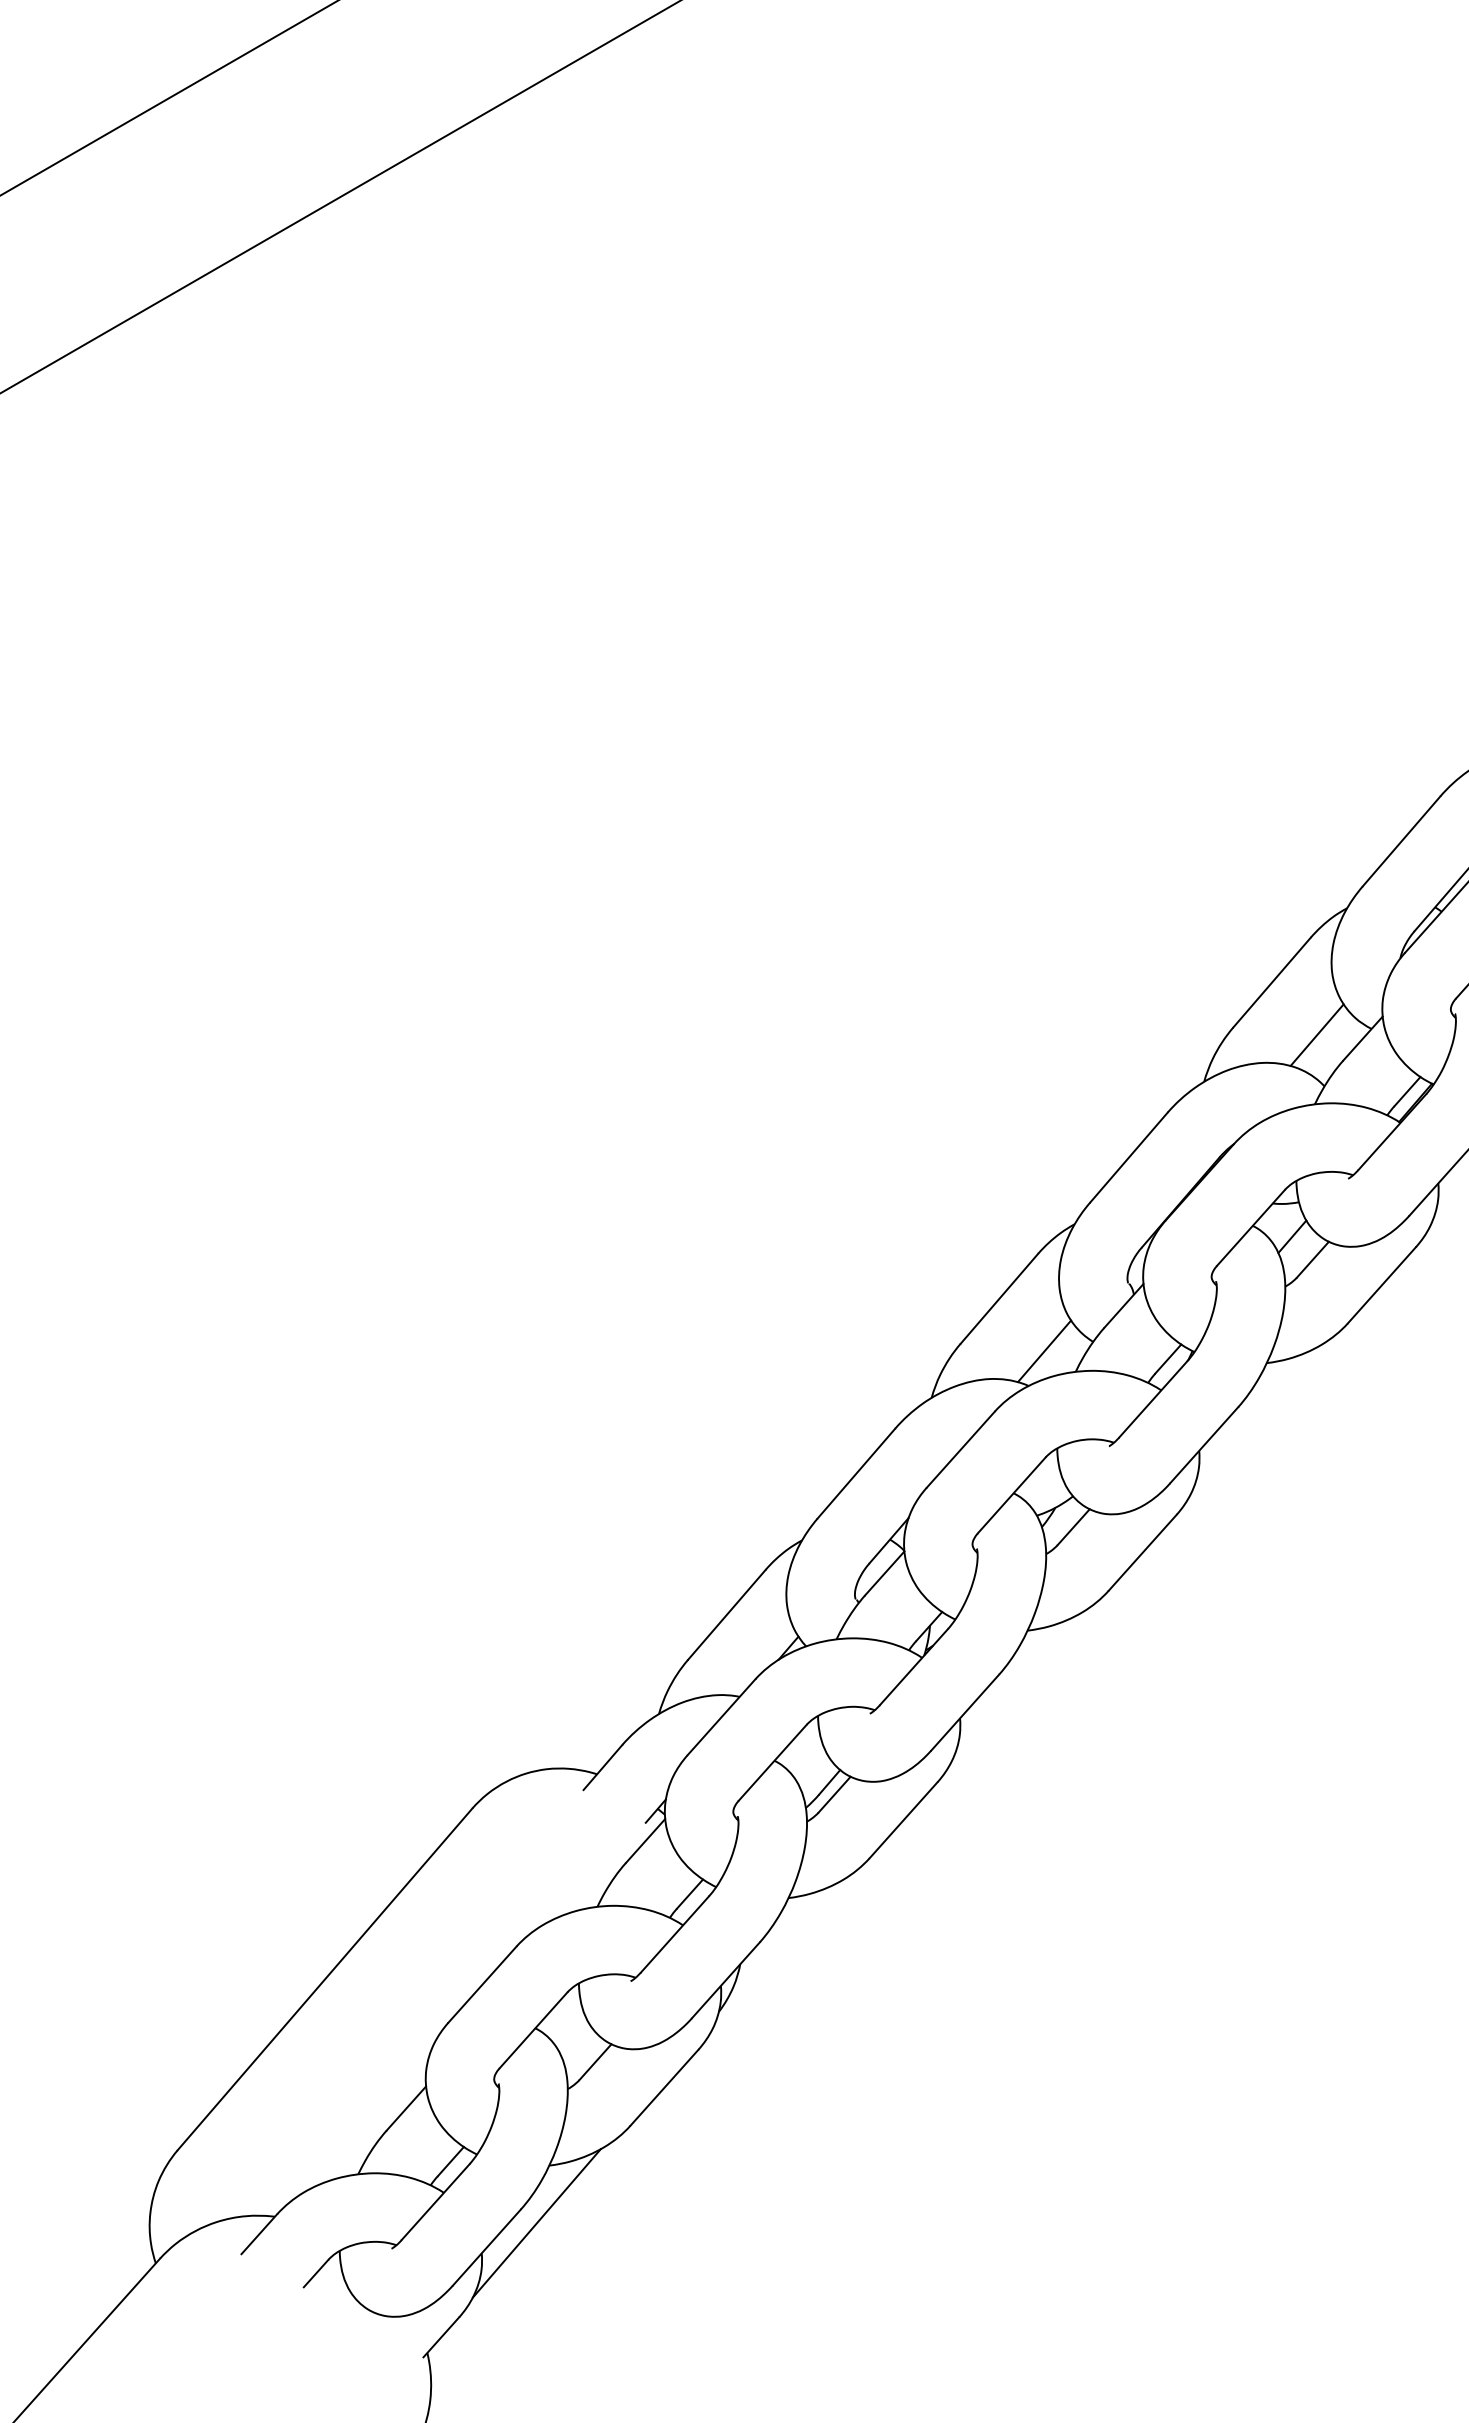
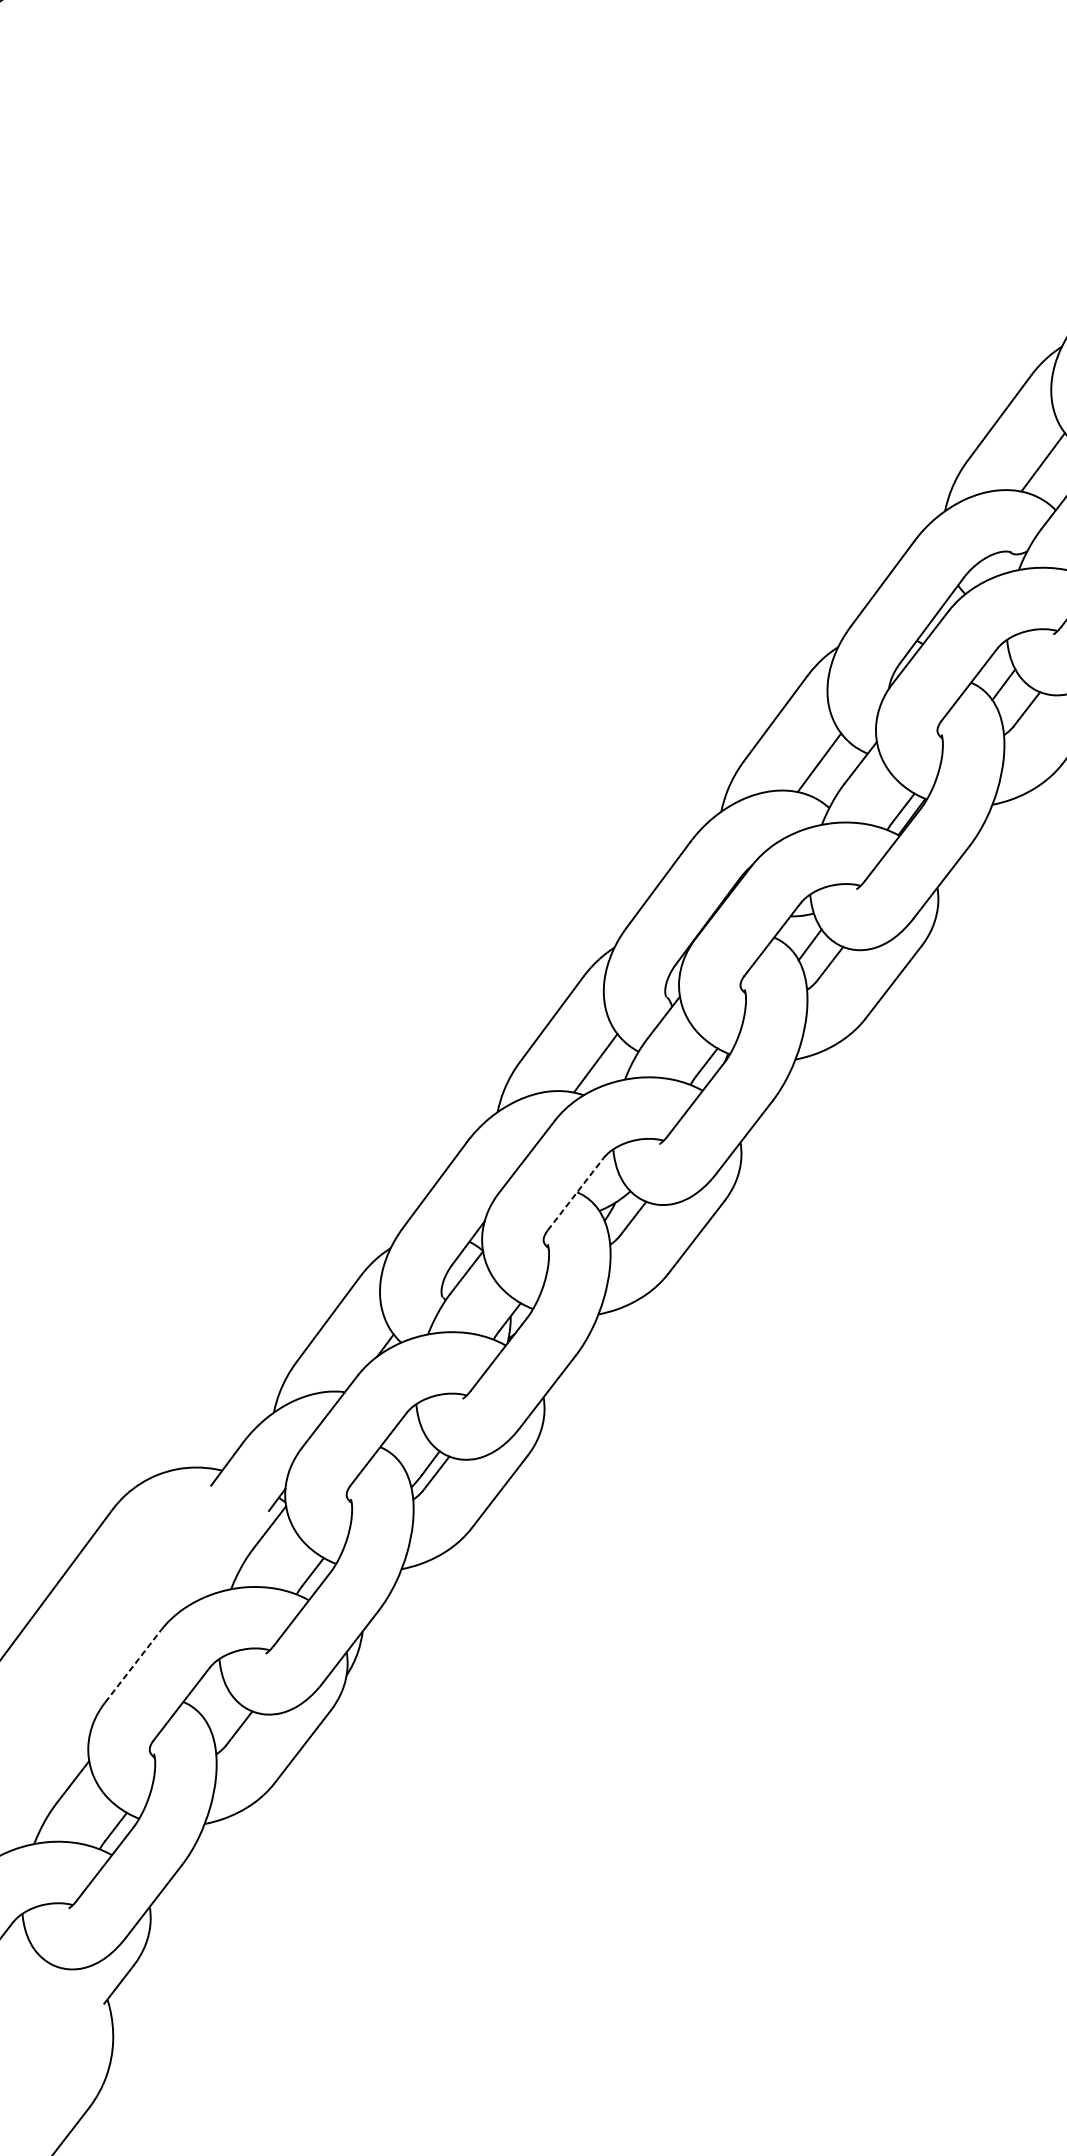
line: (1011, 1495) -> (575, 1194), solid -> dashed
line: (482, 1984) -> (133, 1666), solid -> dashed
line: (536, 2223) -> (196, 1876), removed

